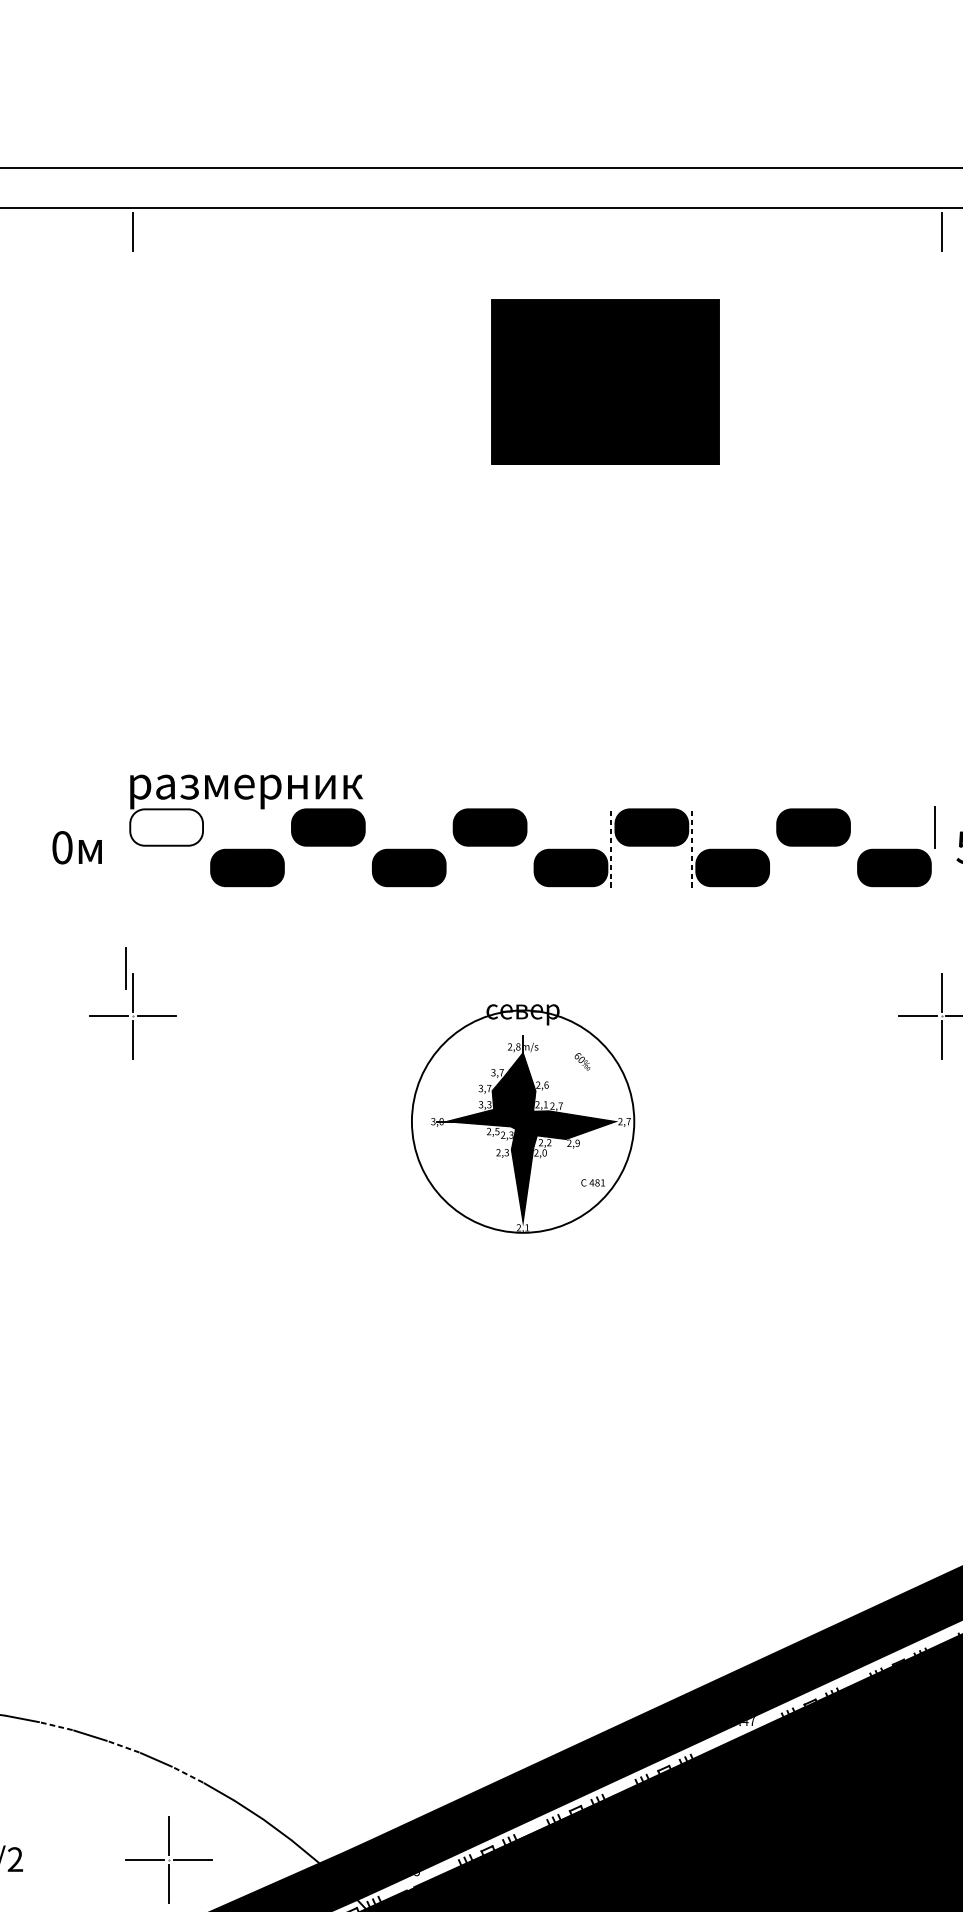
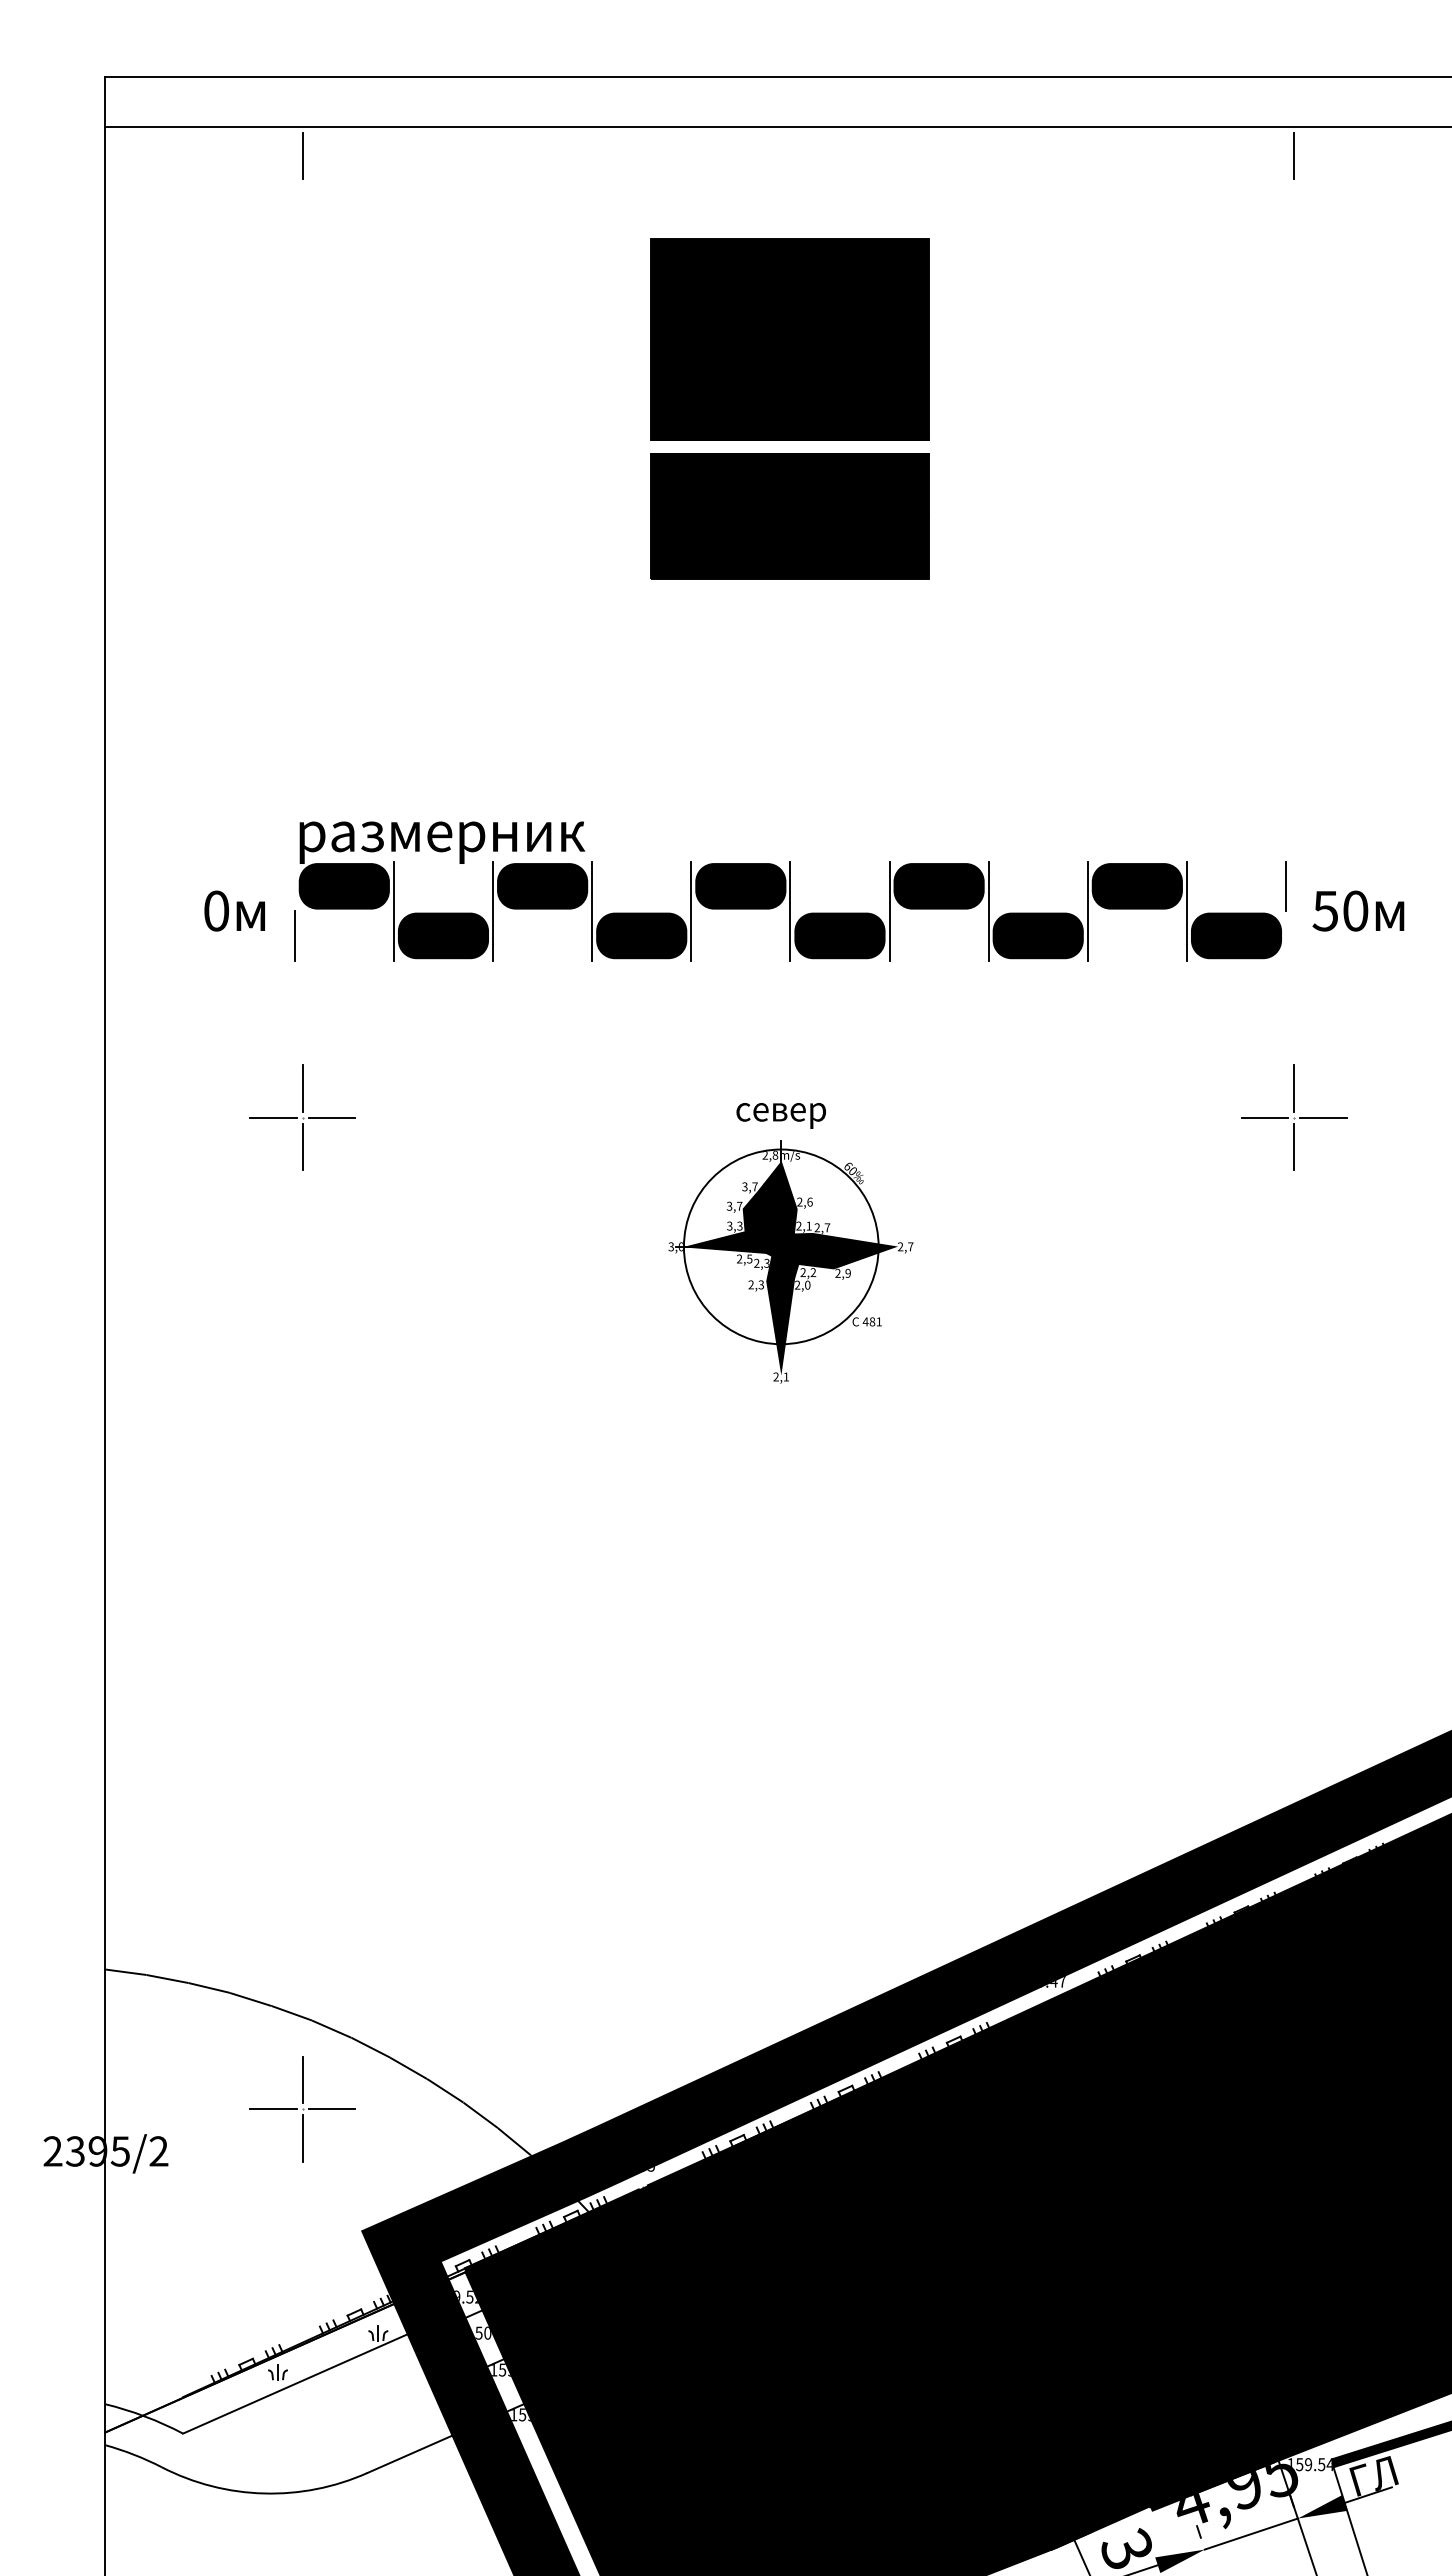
part: (604, 381) -> (789, 339), moved
part: (529, 525) -> (789, 516), added
fill: (165, 827) -> (343, 886), added
line: (206, 847) -> (393, 910), added
line: (288, 847) -> (493, 910), added
line: (369, 847) -> (592, 910), added
line: (449, 847) -> (691, 910), added
line: (530, 847) -> (790, 910), added
line: (772, 847) -> (1087, 910), added
line: (853, 847) -> (1186, 910), added
line: (611, 848) -> (889, 911), dashed -> solid
line: (692, 848) -> (988, 911), dashed -> solid
line: (125, 967) -> (294, 935), moved
circle: (522, 1121) -> (780, 1246), size x0.71
line: (55, 1725) -> (208, 1987), dashed -> solid
line: (123, 1747) -> (291, 2013), dashed -> solid
line: (187, 1774) -> (370, 2047), dashed -> solid
part: (168, 1860) -> (302, 2109), moved

